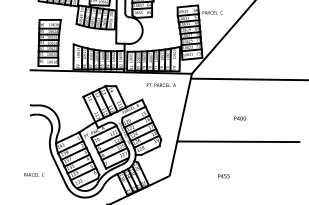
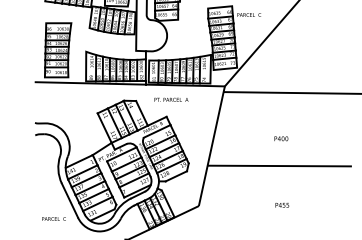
text: (160, 84) -> (170, 98), moved
text: (34, 174) -> (54, 218), moved
text: (223, 176) -> (281, 205), moved

